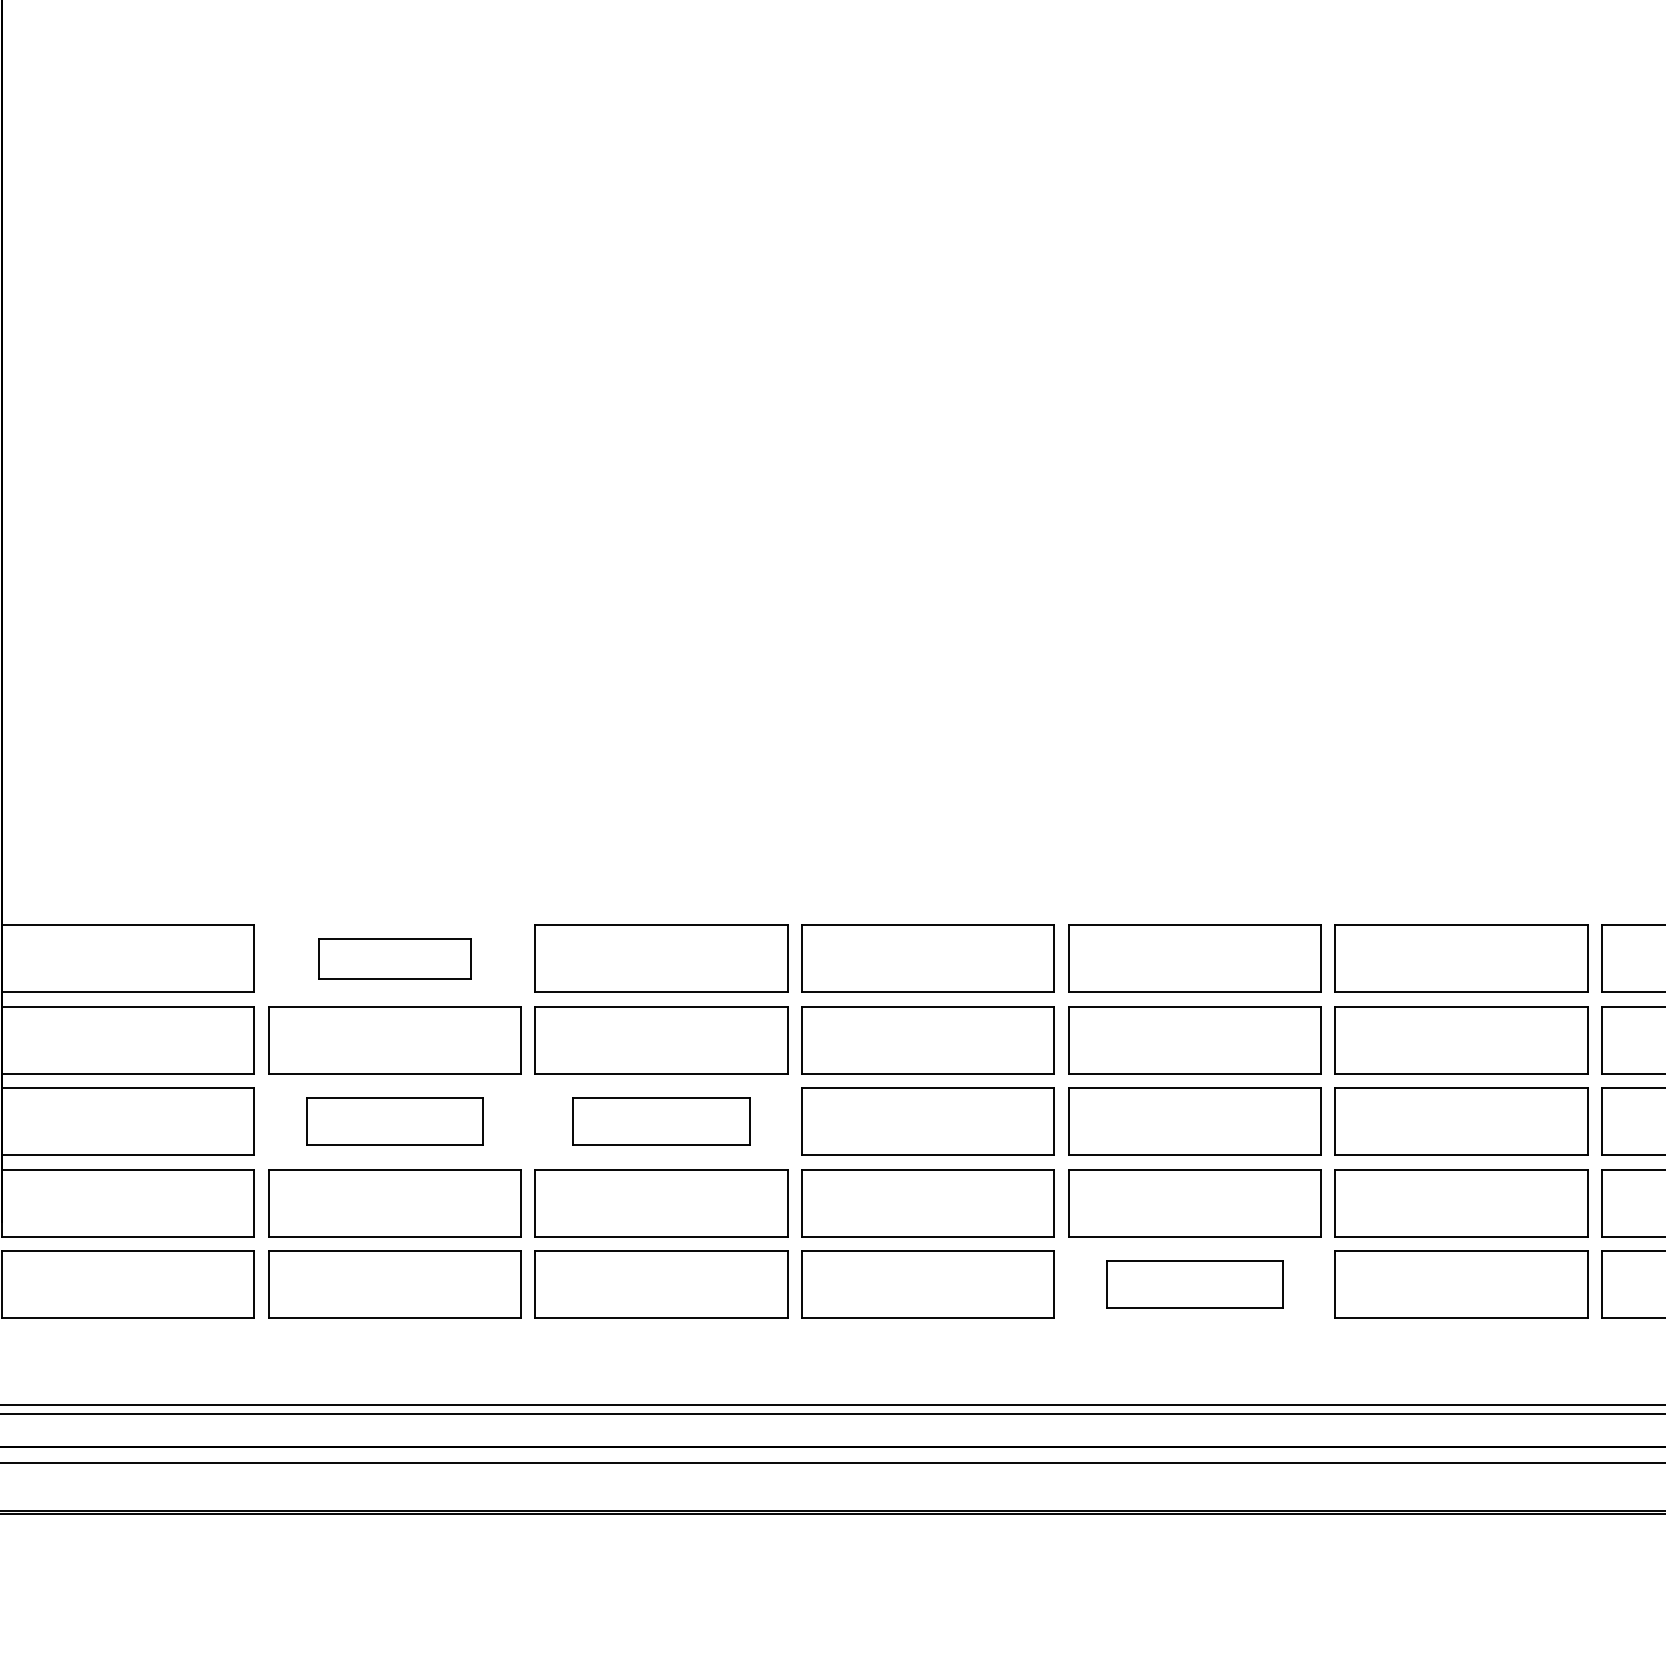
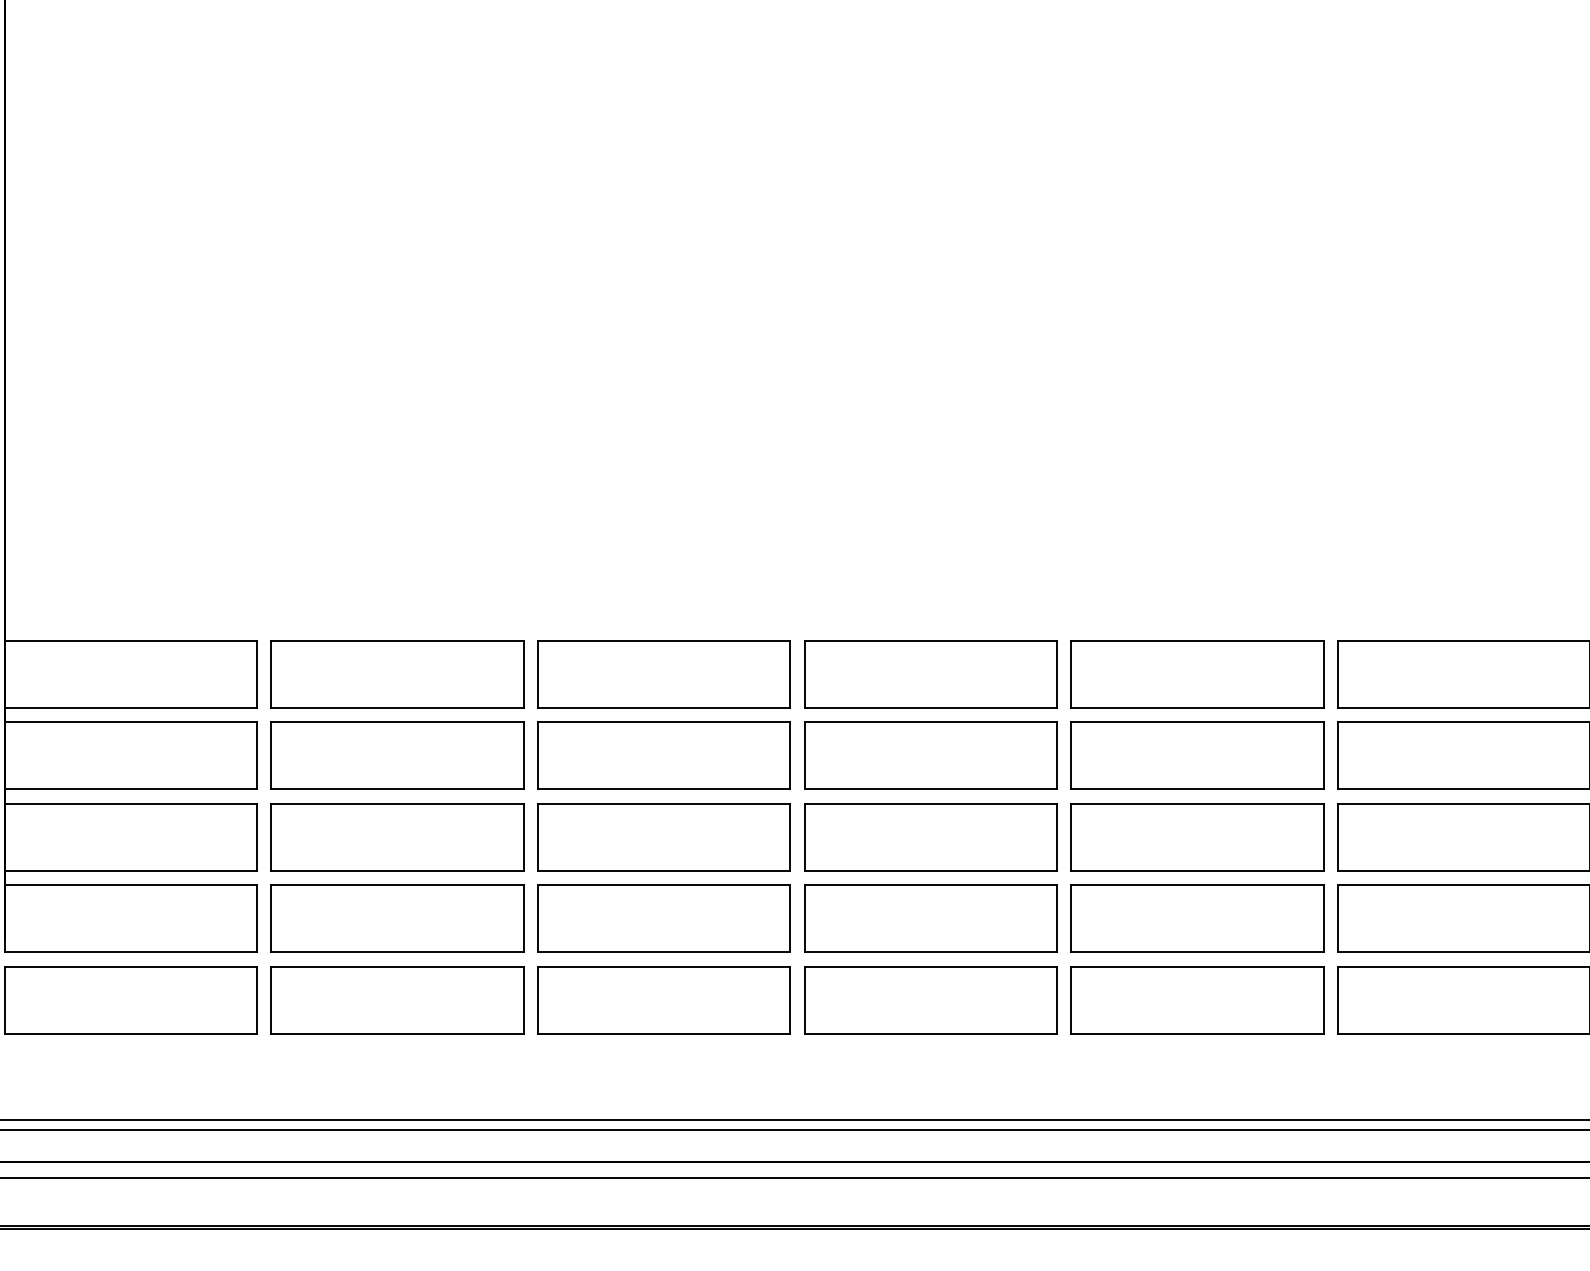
part: (394, 958) -> (397, 673), size x1.67
part: (394, 1121) -> (397, 836), size x1.43
part: (661, 1121) -> (664, 836), size x1.43
part: (1194, 1284) -> (1197, 999), size x1.43

